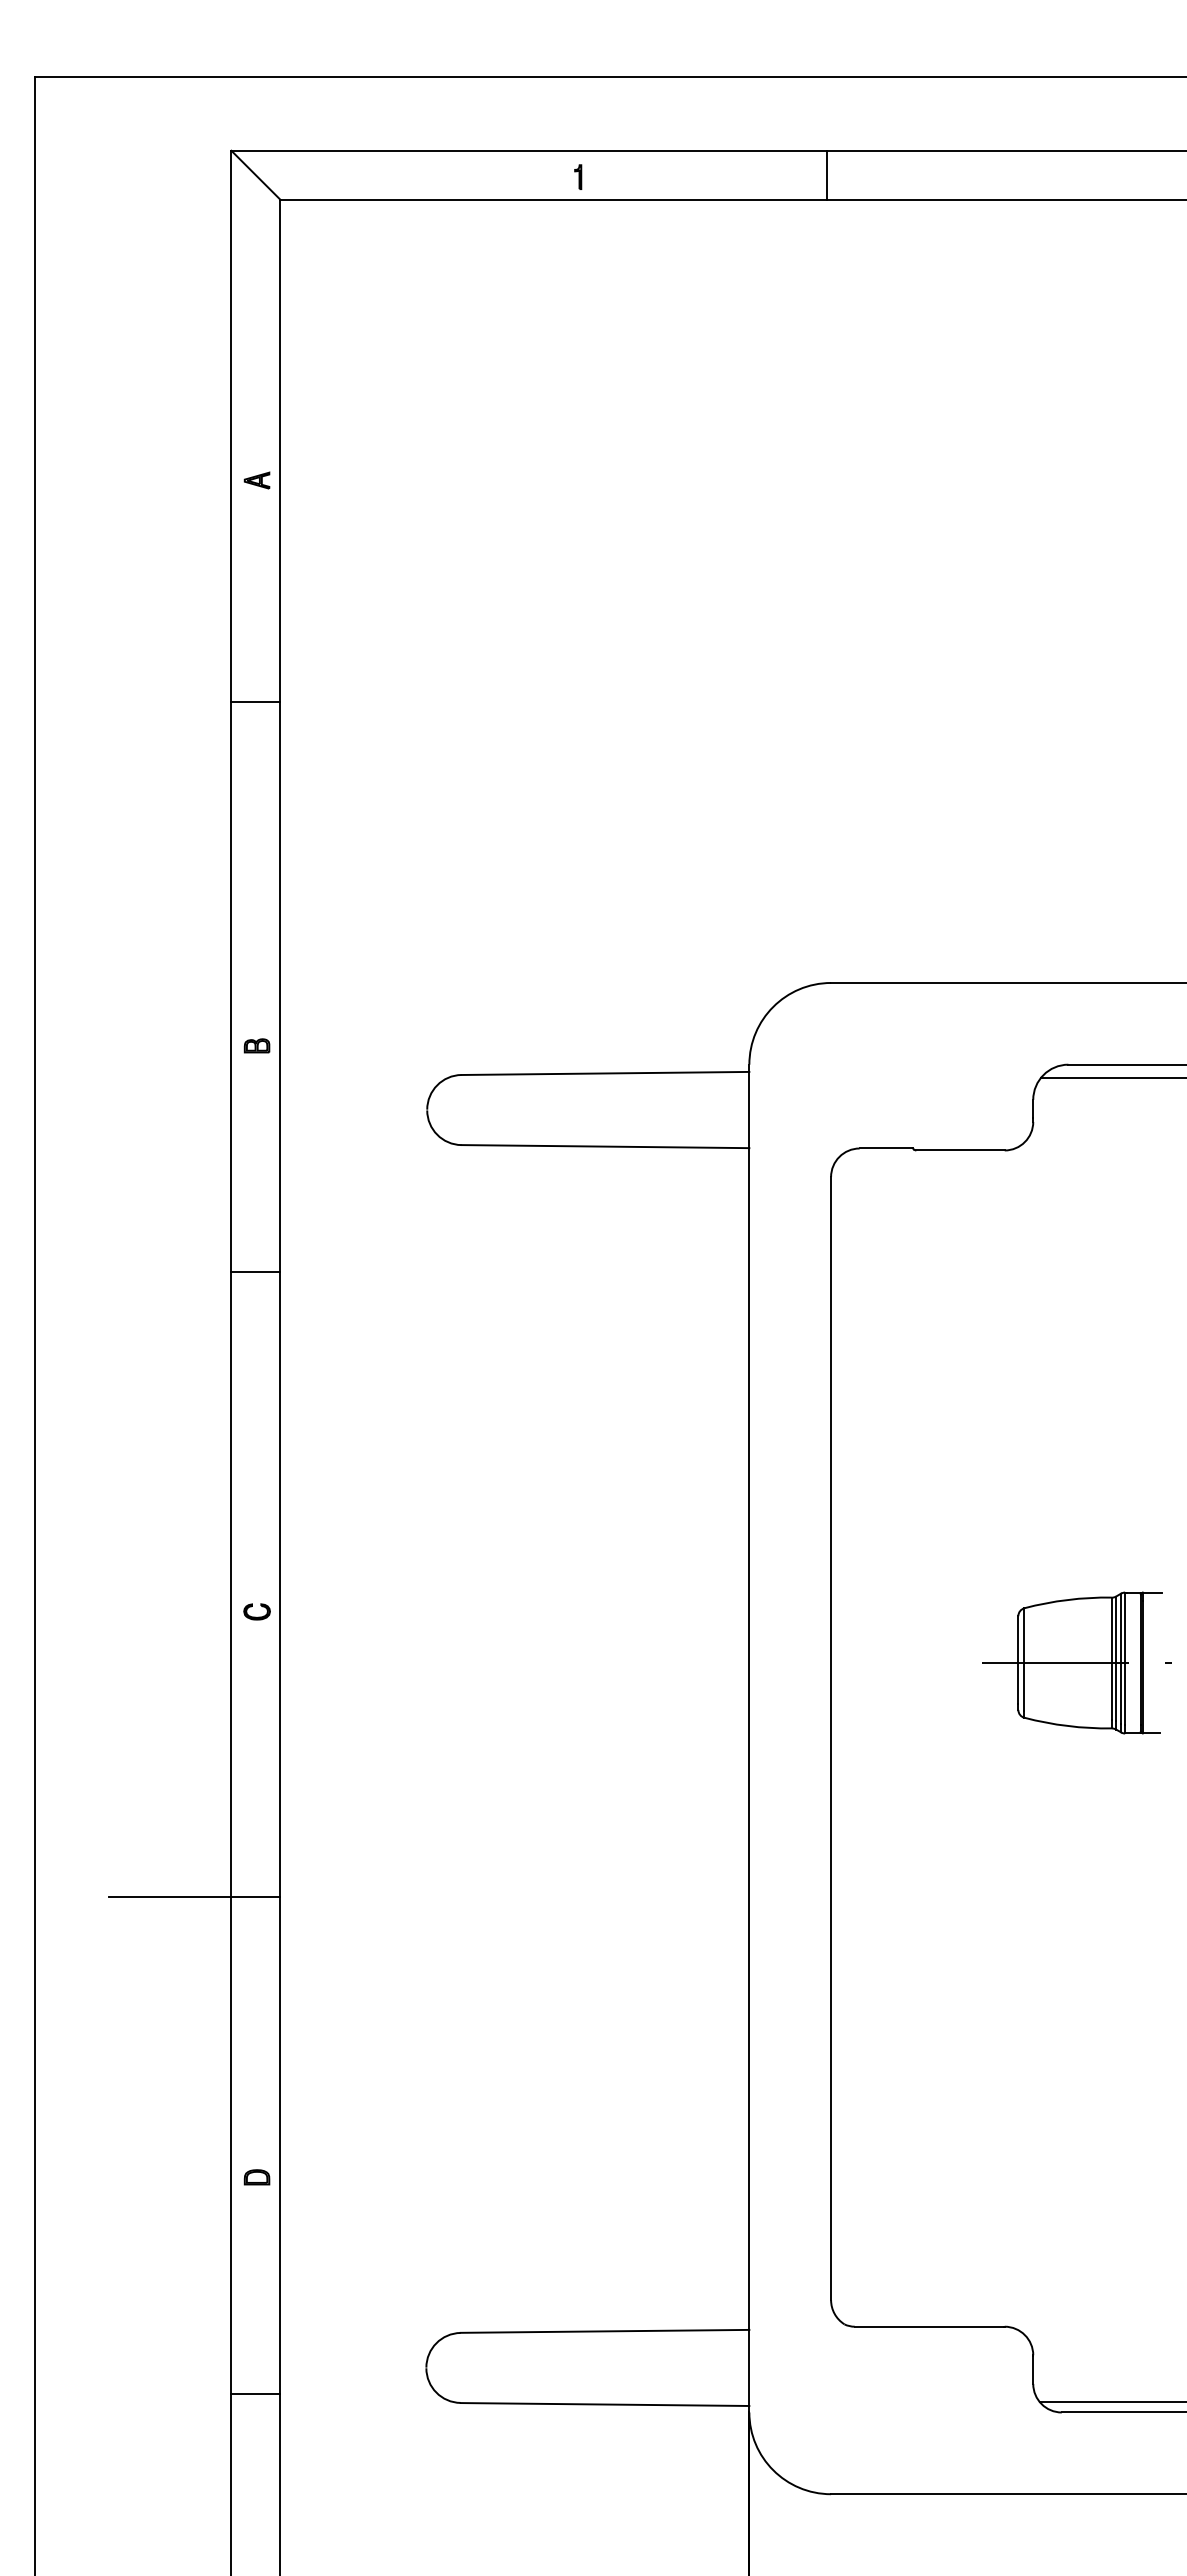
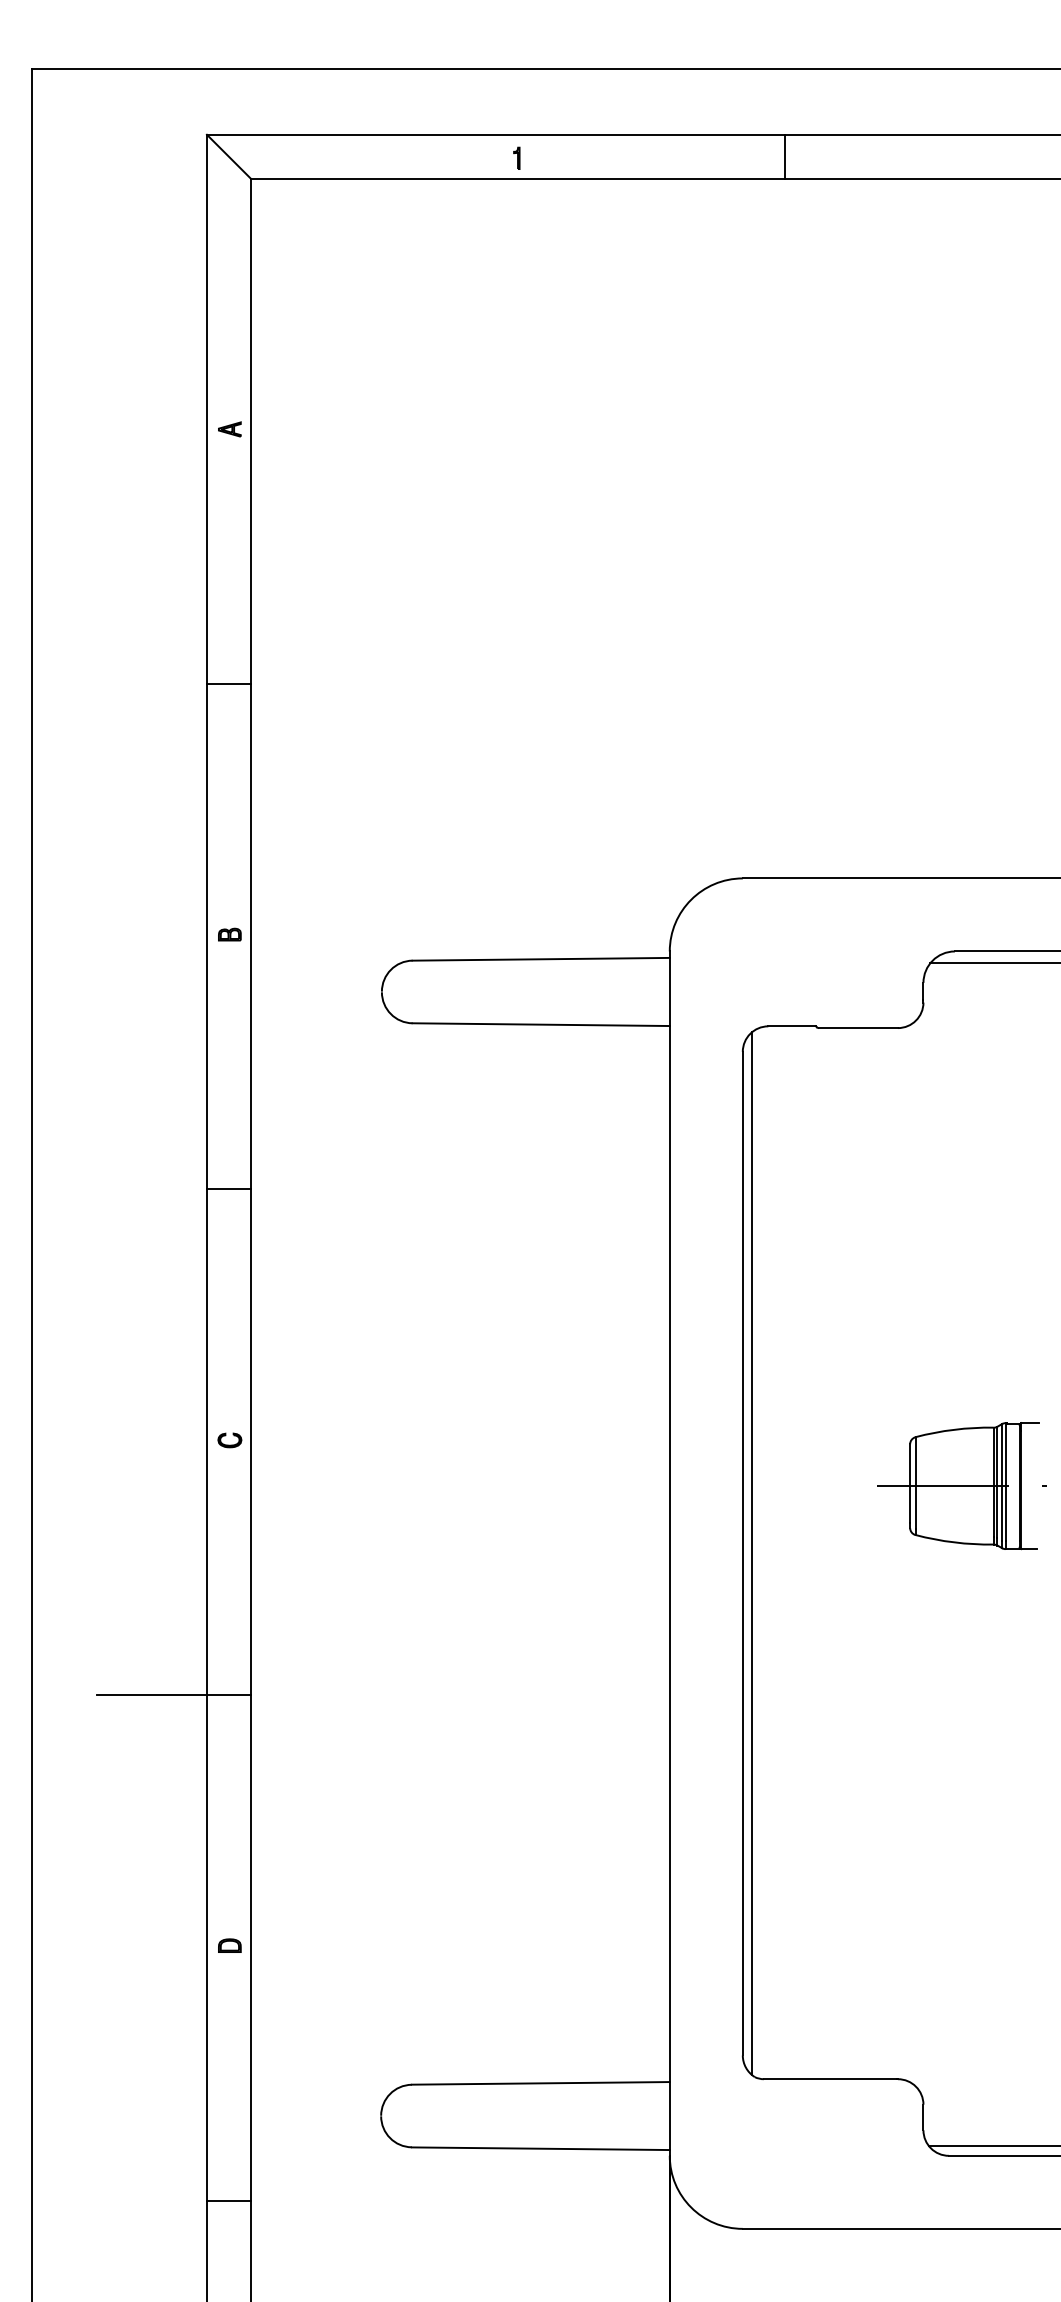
line: (826, 174) -> (784, 155), moved
line: (255, 702) -> (228, 684), moved
line: (255, 1272) -> (228, 1189), moved
line: (841, 1738) -> (752, 1553), added
line: (255, 2394) -> (228, 2200), moved

